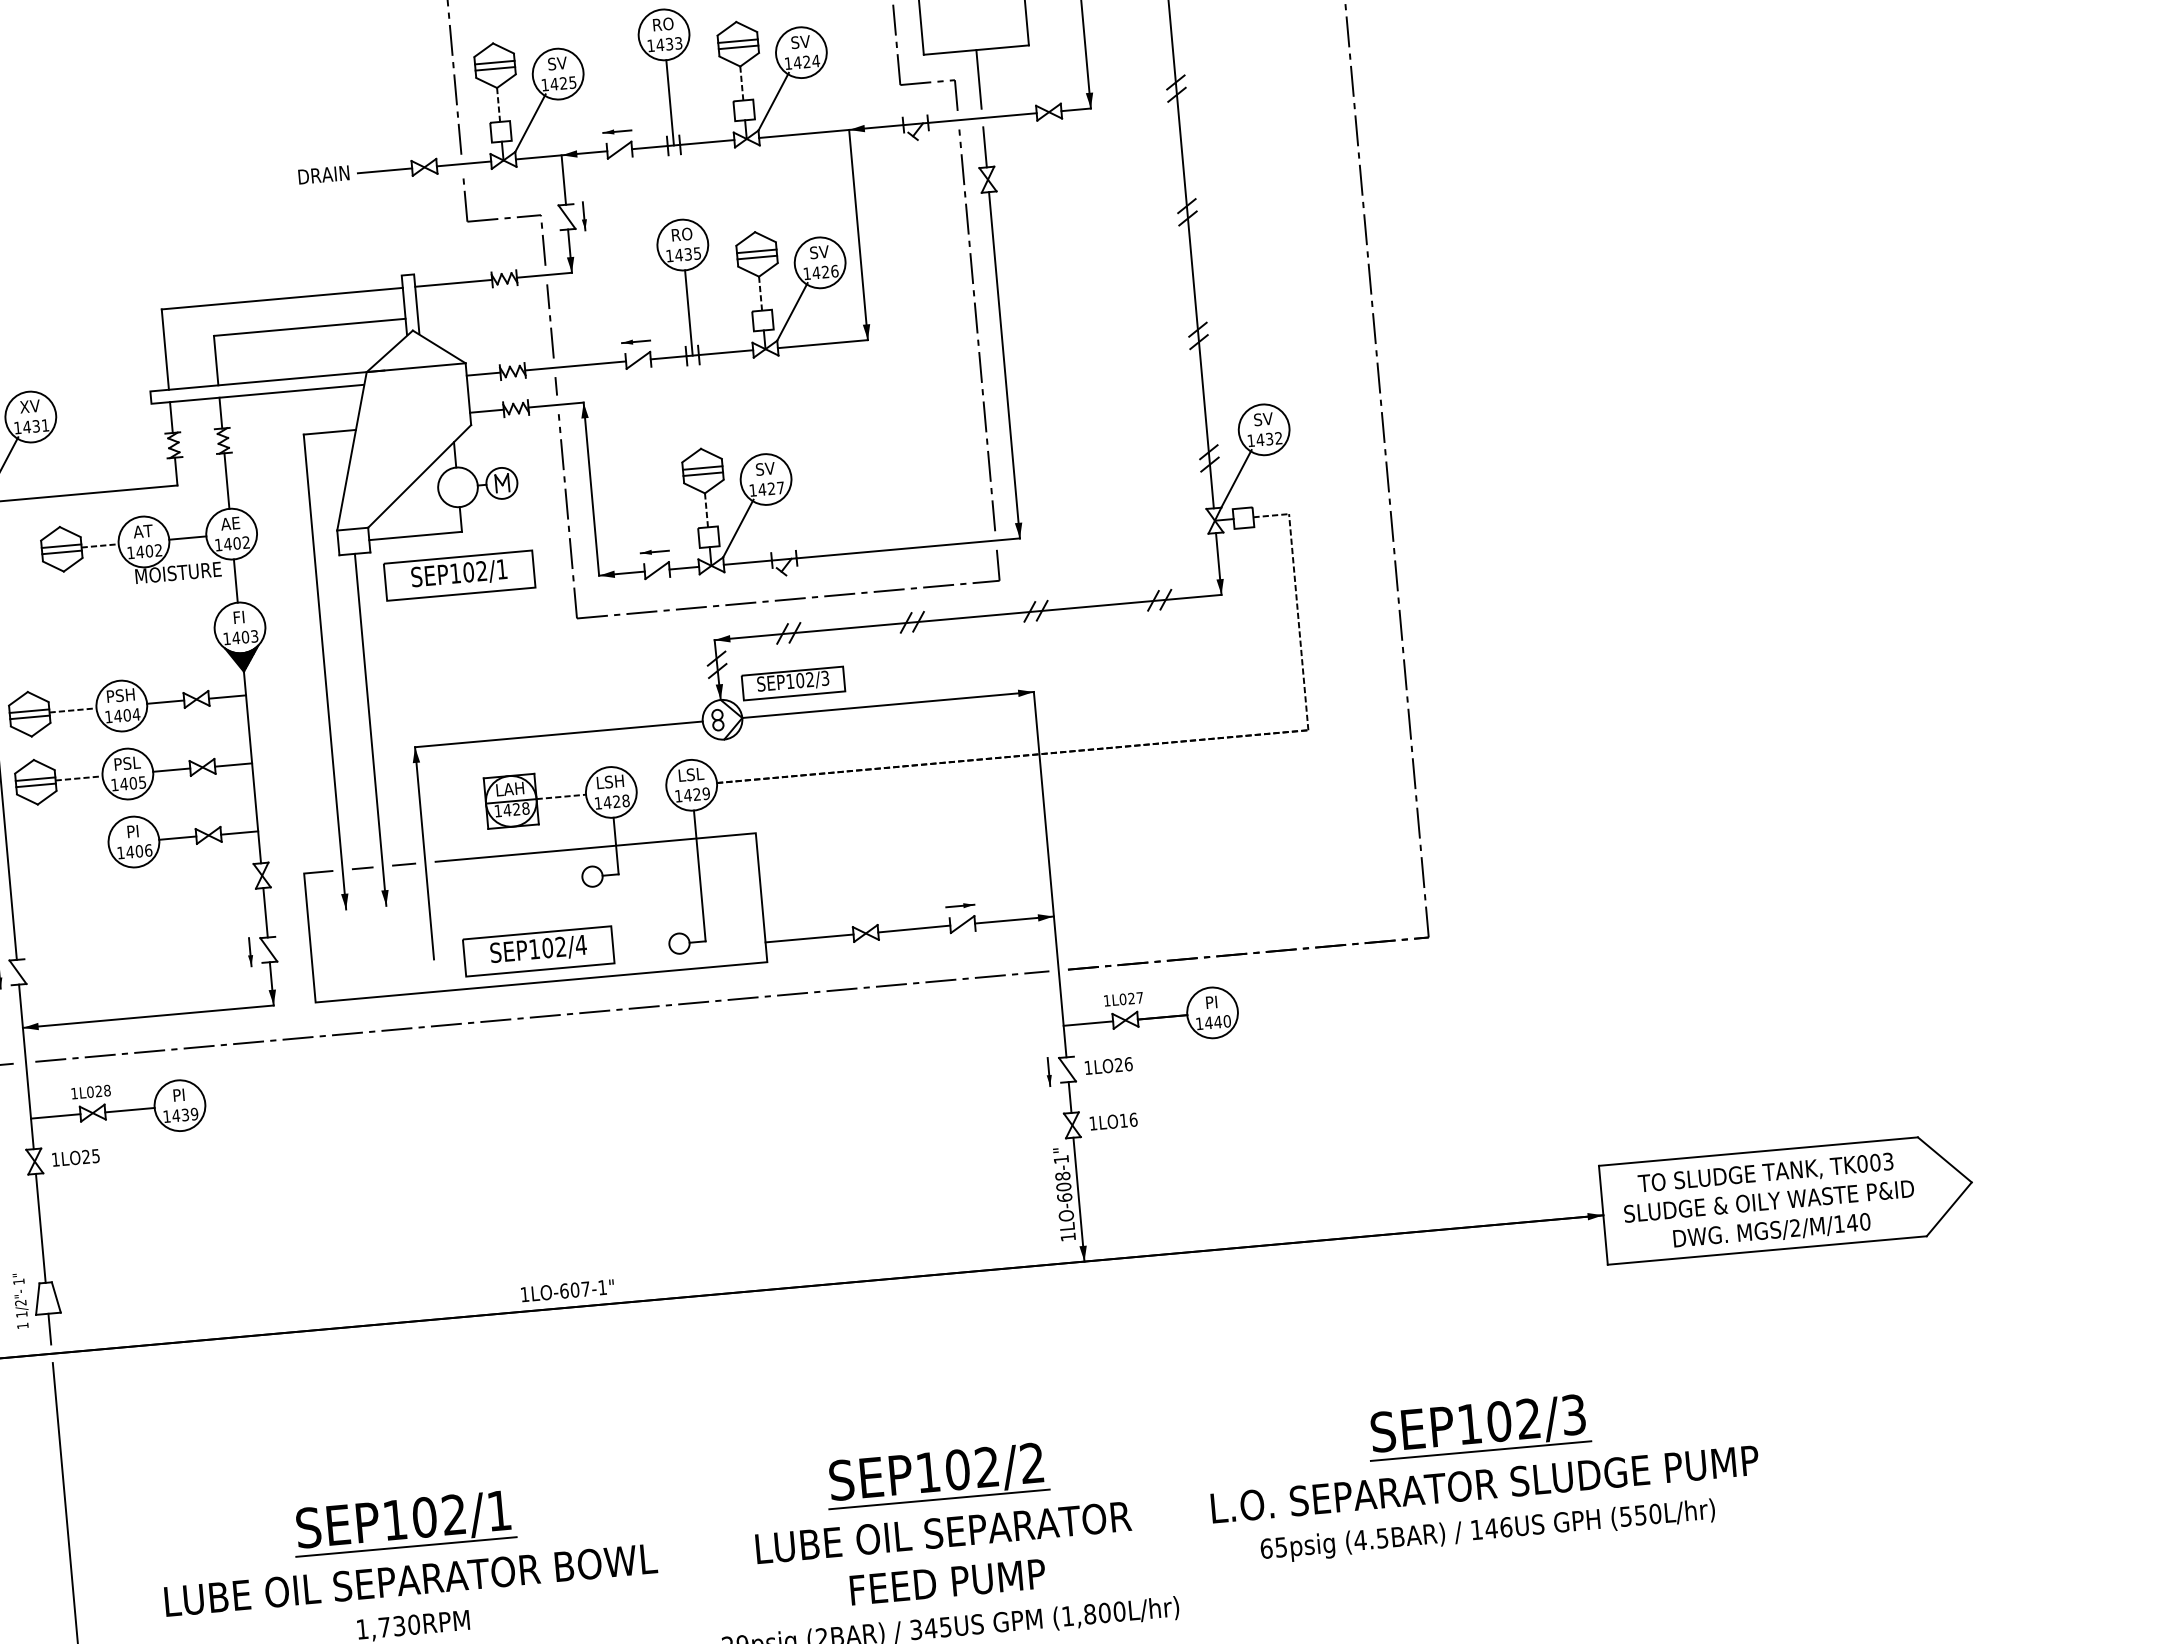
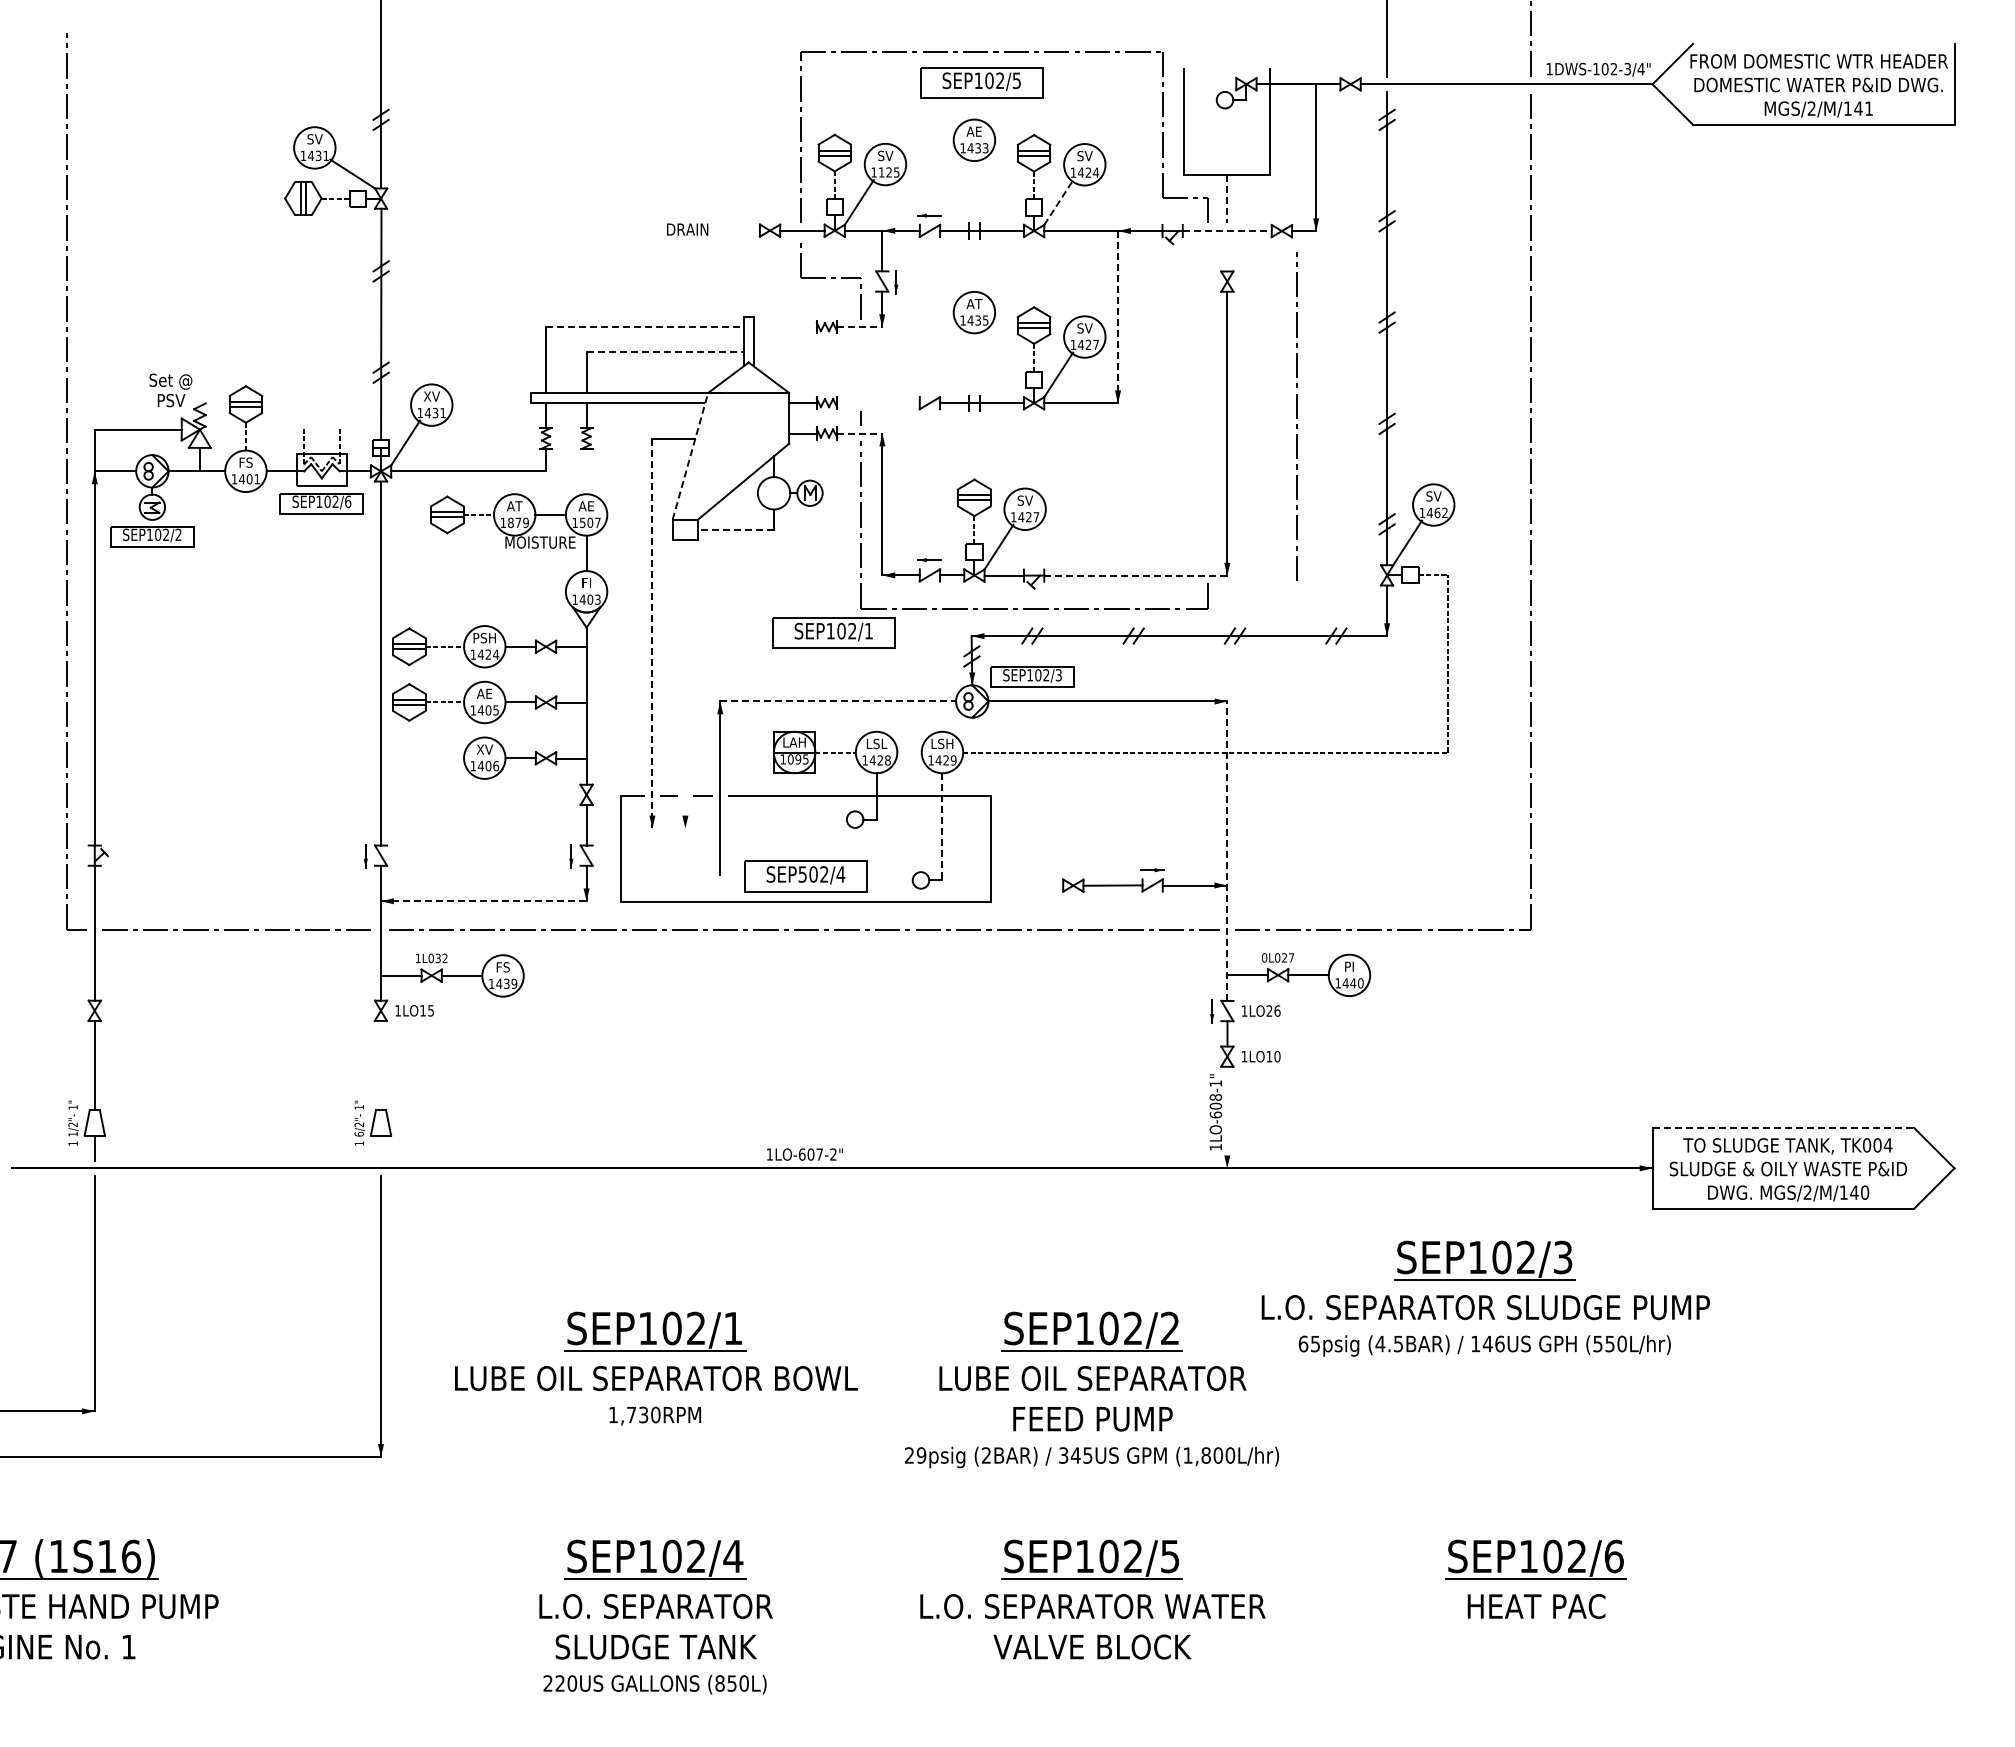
text: (663, 24) -> (974, 131), RO -> AE
line: (979, 79) -> (1227, 199), solid -> dashed
text: (554, 84) -> (881, 172), 1425 -> 1125
line: (773, 101) -> (1058, 202), solid -> dashed
line: (670, 102) -> (974, 195), removed
line: (982, 118) -> (1227, 231), solid -> dashed
line: (985, 146) -> (1227, 254), removed
line: (384, 170) -> (737, 230), removed
text: (681, 233) -> (974, 303), RO -> AT
line: (859, 234) -> (1118, 316), solid -> dashed
text: (835, 270) -> (1096, 344), 1426 -> 1427
line: (544, 275) -> (859, 327), solid -> dashed
line: (452, 283) -> (784, 327), removed
line: (281, 299) -> (644, 327), solid -> dashed
line: (688, 313) -> (974, 368), removed
line: (550, 320) -> (861, 364), removed
line: (310, 327) -> (665, 352), solid -> dashed
line: (977, 330) -> (1296, 416), moved
part: (636, 341) -> (929, 387), removed
line: (575, 366) -> (878, 403), removed
line: (555, 405) -> (859, 433), solid -> dashed
text: (1269, 438) -> (1437, 512), 1432 -> 1462
line: (352, 451) -> (690, 456), solid -> dashed
line: (226, 481) -> (586, 471), removed
line: (416, 535) -> (736, 529), solid -> dashed
text: (236, 543) -> (589, 522), 1402 -> 1507
line: (907, 548) -> (1135, 575), solid -> dashed
text: (148, 550) -> (517, 522), 1402 -> 1879
part: (459, 574) -> (833, 632), moved
hatch: (241, 659) -> (585, 617), removed
line: (324, 671) -> (652, 633), solid -> dashed
text: (127, 715) -> (488, 654), 1404 -> 1424
line: (370, 729) -> (685, 683), removed
line: (559, 734) -> (838, 701), solid -> dashed
text: (126, 763) -> (484, 693), PSL -> AE
text: (690, 774) -> (942, 743), LSL -> LSH
text: (610, 781) -> (876, 743), LSH -> LSL
text: (515, 809) -> (797, 759), 1428 -> 1095
text: (132, 831) -> (484, 749), PI -> XV
line: (1050, 874) -> (1227, 851), solid -> dashed
line: (699, 875) -> (942, 826), solid -> dashed
line: (809, 938) -> (1027, 885), removed
text: (534, 949) -> (802, 874), SEP102/4 -> SEP502/4
text: (1106, 1000) -> (1264, 957), 1L027 -> 0L027
line: (147, 1017) -> (483, 901), solid -> dashed
text: (102, 1091) -> (441, 958), 1L028 -> 1L032
text: (178, 1095) -> (502, 967), PI -> FS
text: (1133, 1119) -> (1277, 1056), 1LO16 -> 1LO10
line: (1758, 1151) -> (1783, 1127), solid -> dashed
text: (85, 1156) -> (422, 1010), 1LO25 -> 1LO15
text: (1887, 1161) -> (1887, 1145), TK003 -> TK004
line: (1079, 1199) -> (1227, 1117), removed
line: (41, 1228) -> (381, 1065), removed
text: (602, 1287) -> (833, 1154), 1LO-607-1" -> 1LO-607-2"
text: (21, 1313) -> (359, 1133), 1/2"- -> 6/2"-
line: (50, 1328) -> (381, 1147), removed
part: (1483, 1473) -> (1485, 1298), moved

